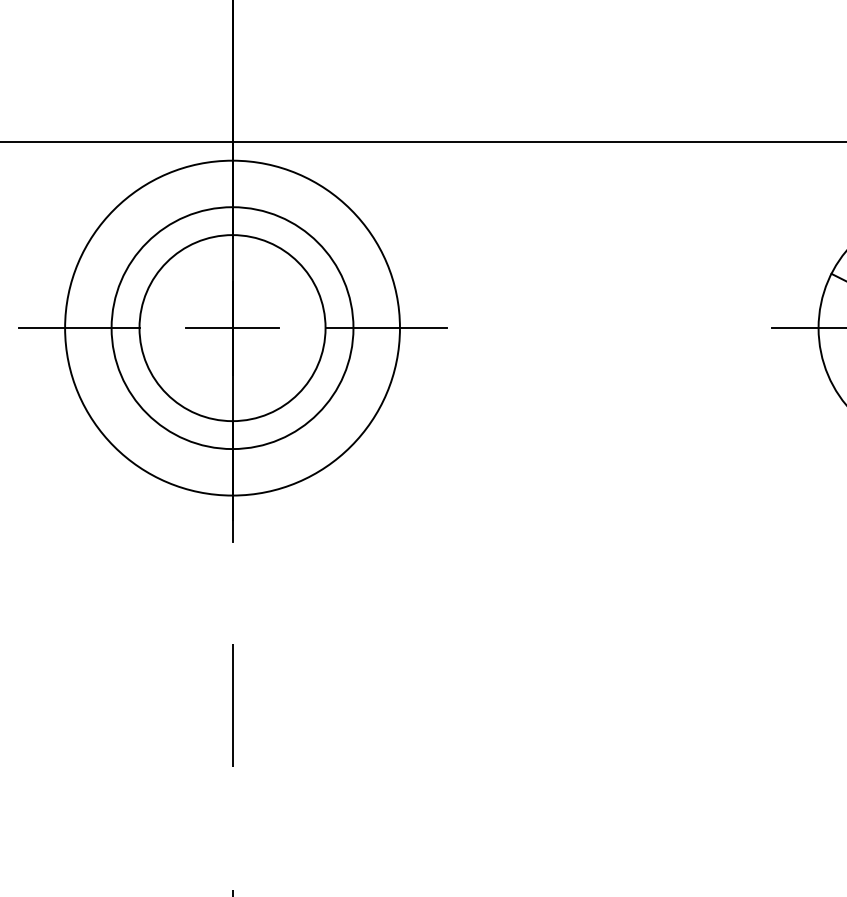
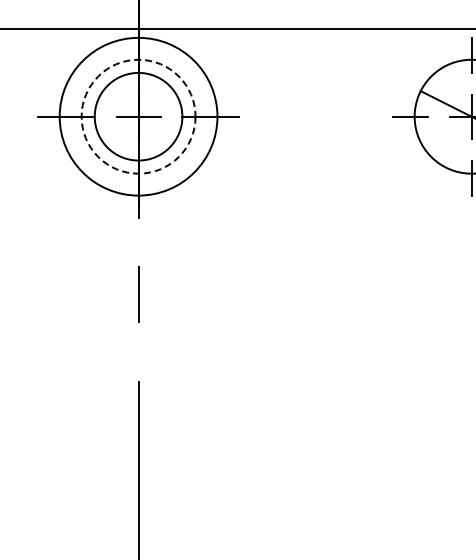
circle: (232, 327) -> (138, 116), solid -> dashed

